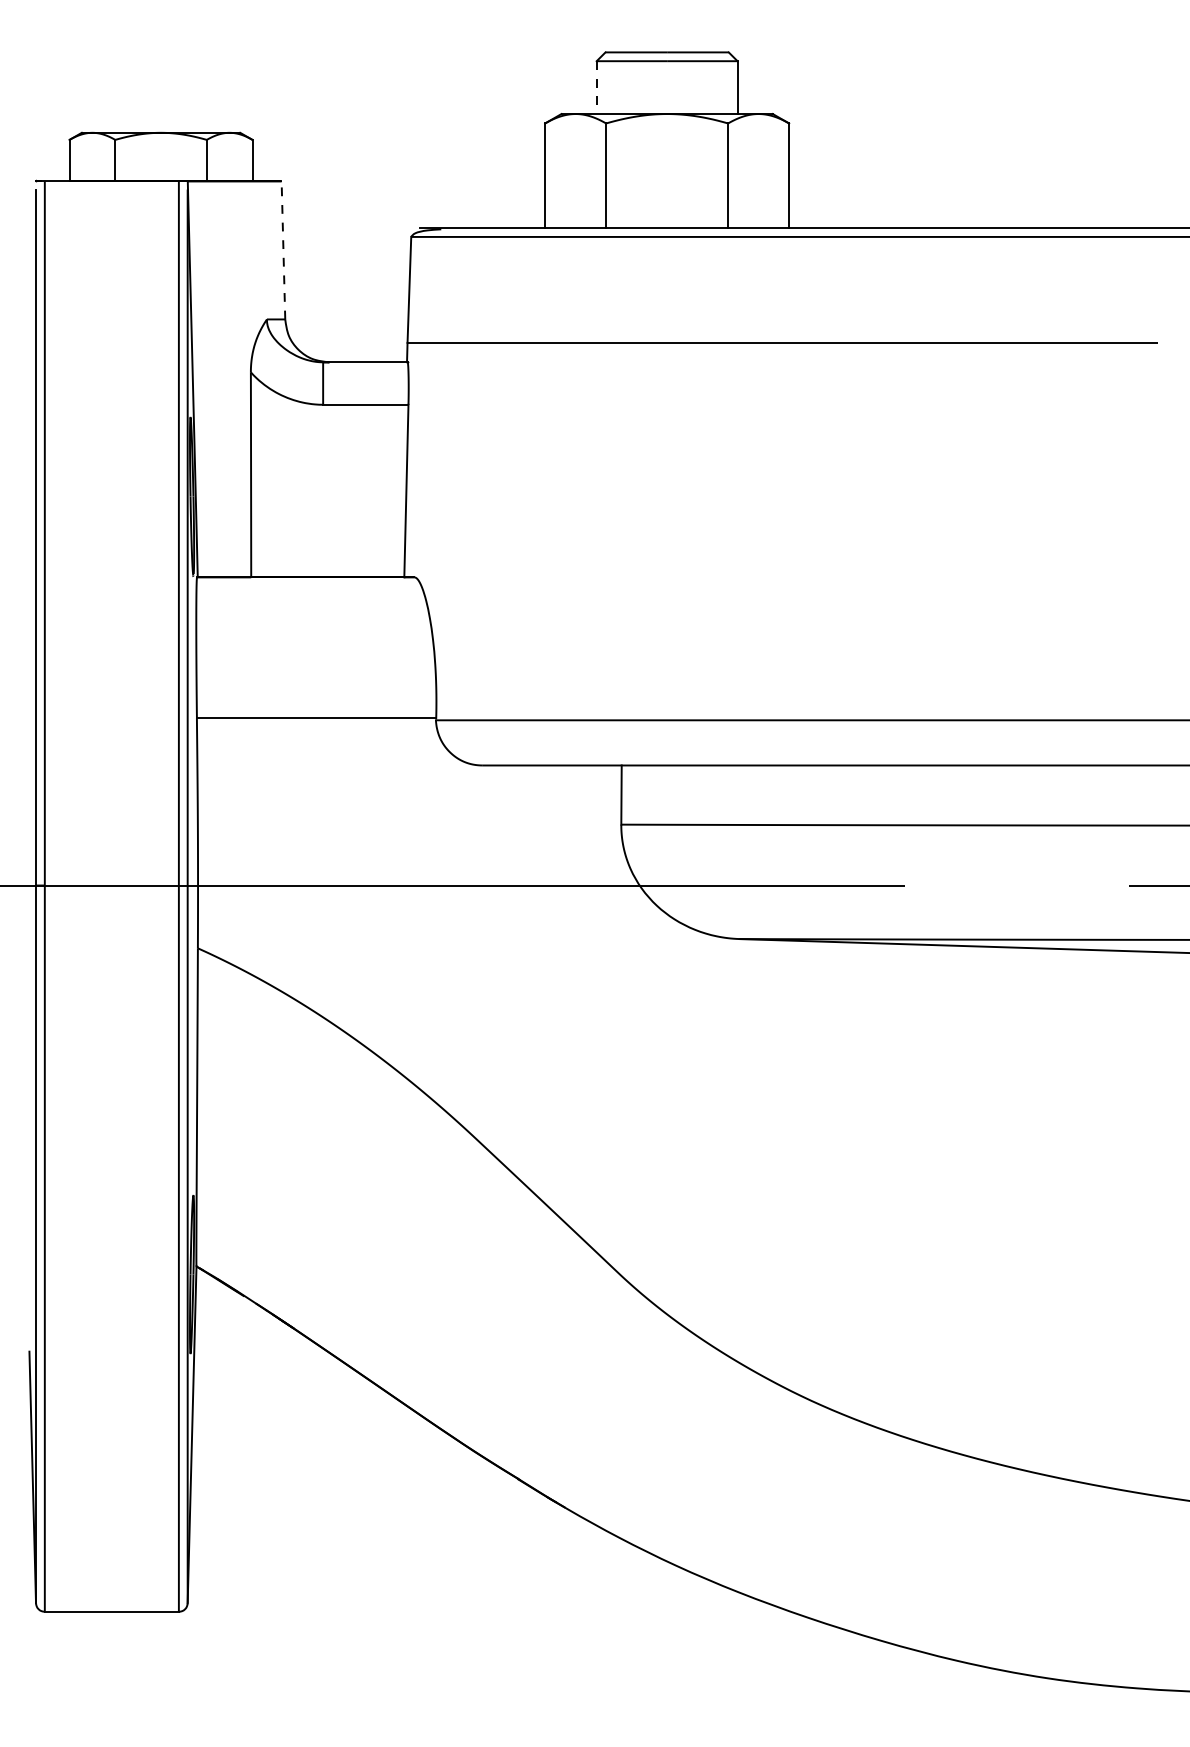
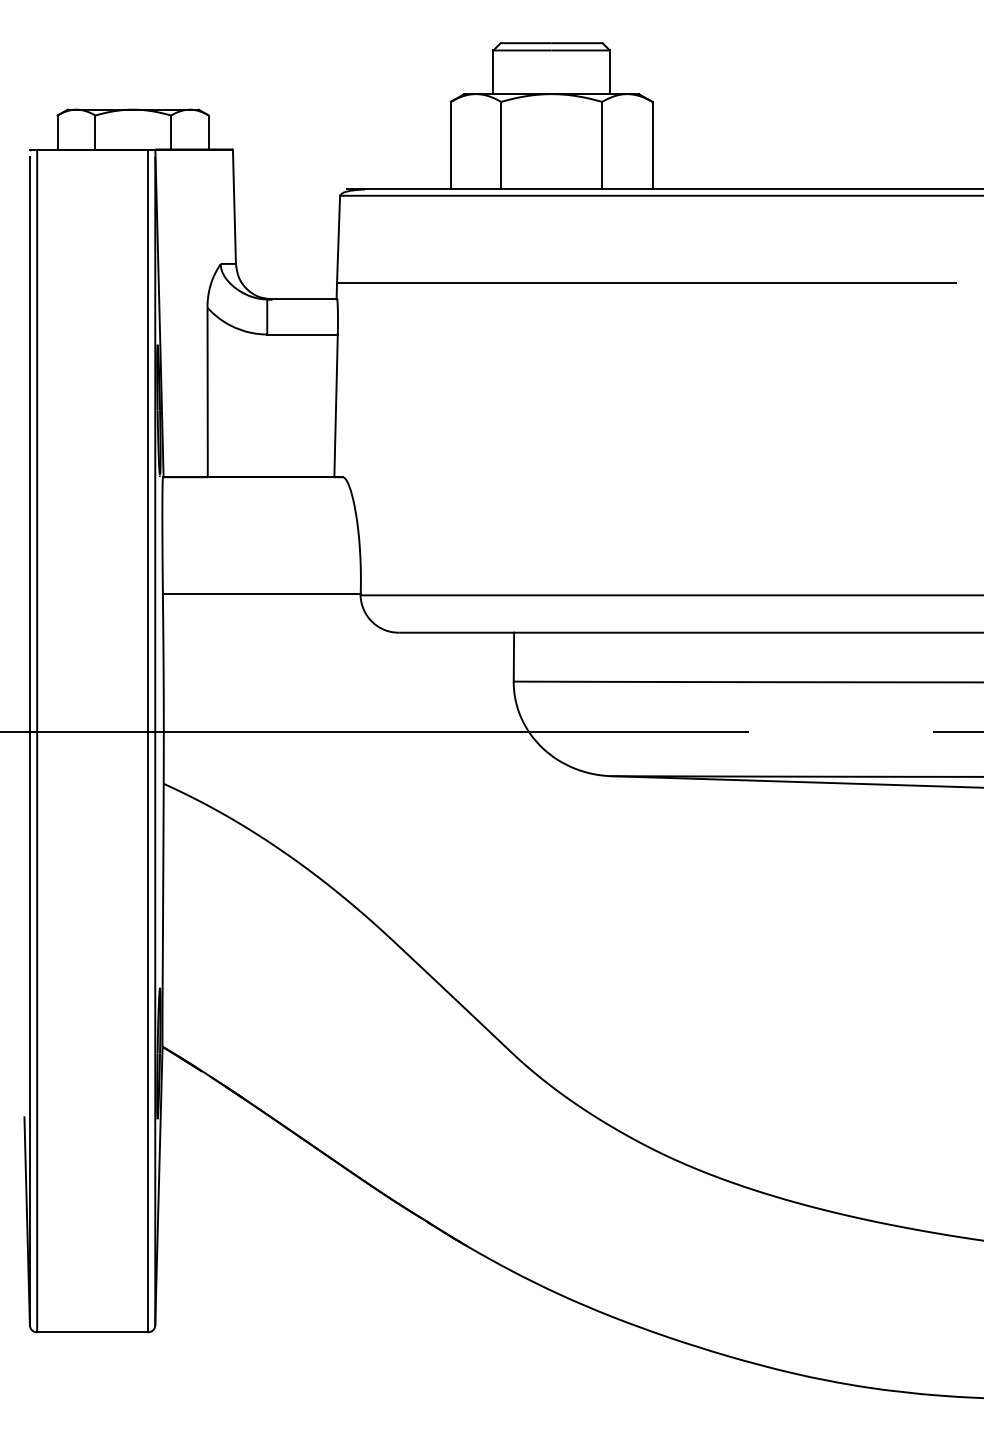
line: (596, 88) -> (493, 73), dashed -> solid
line: (283, 249) -> (234, 206), dashed -> solid

